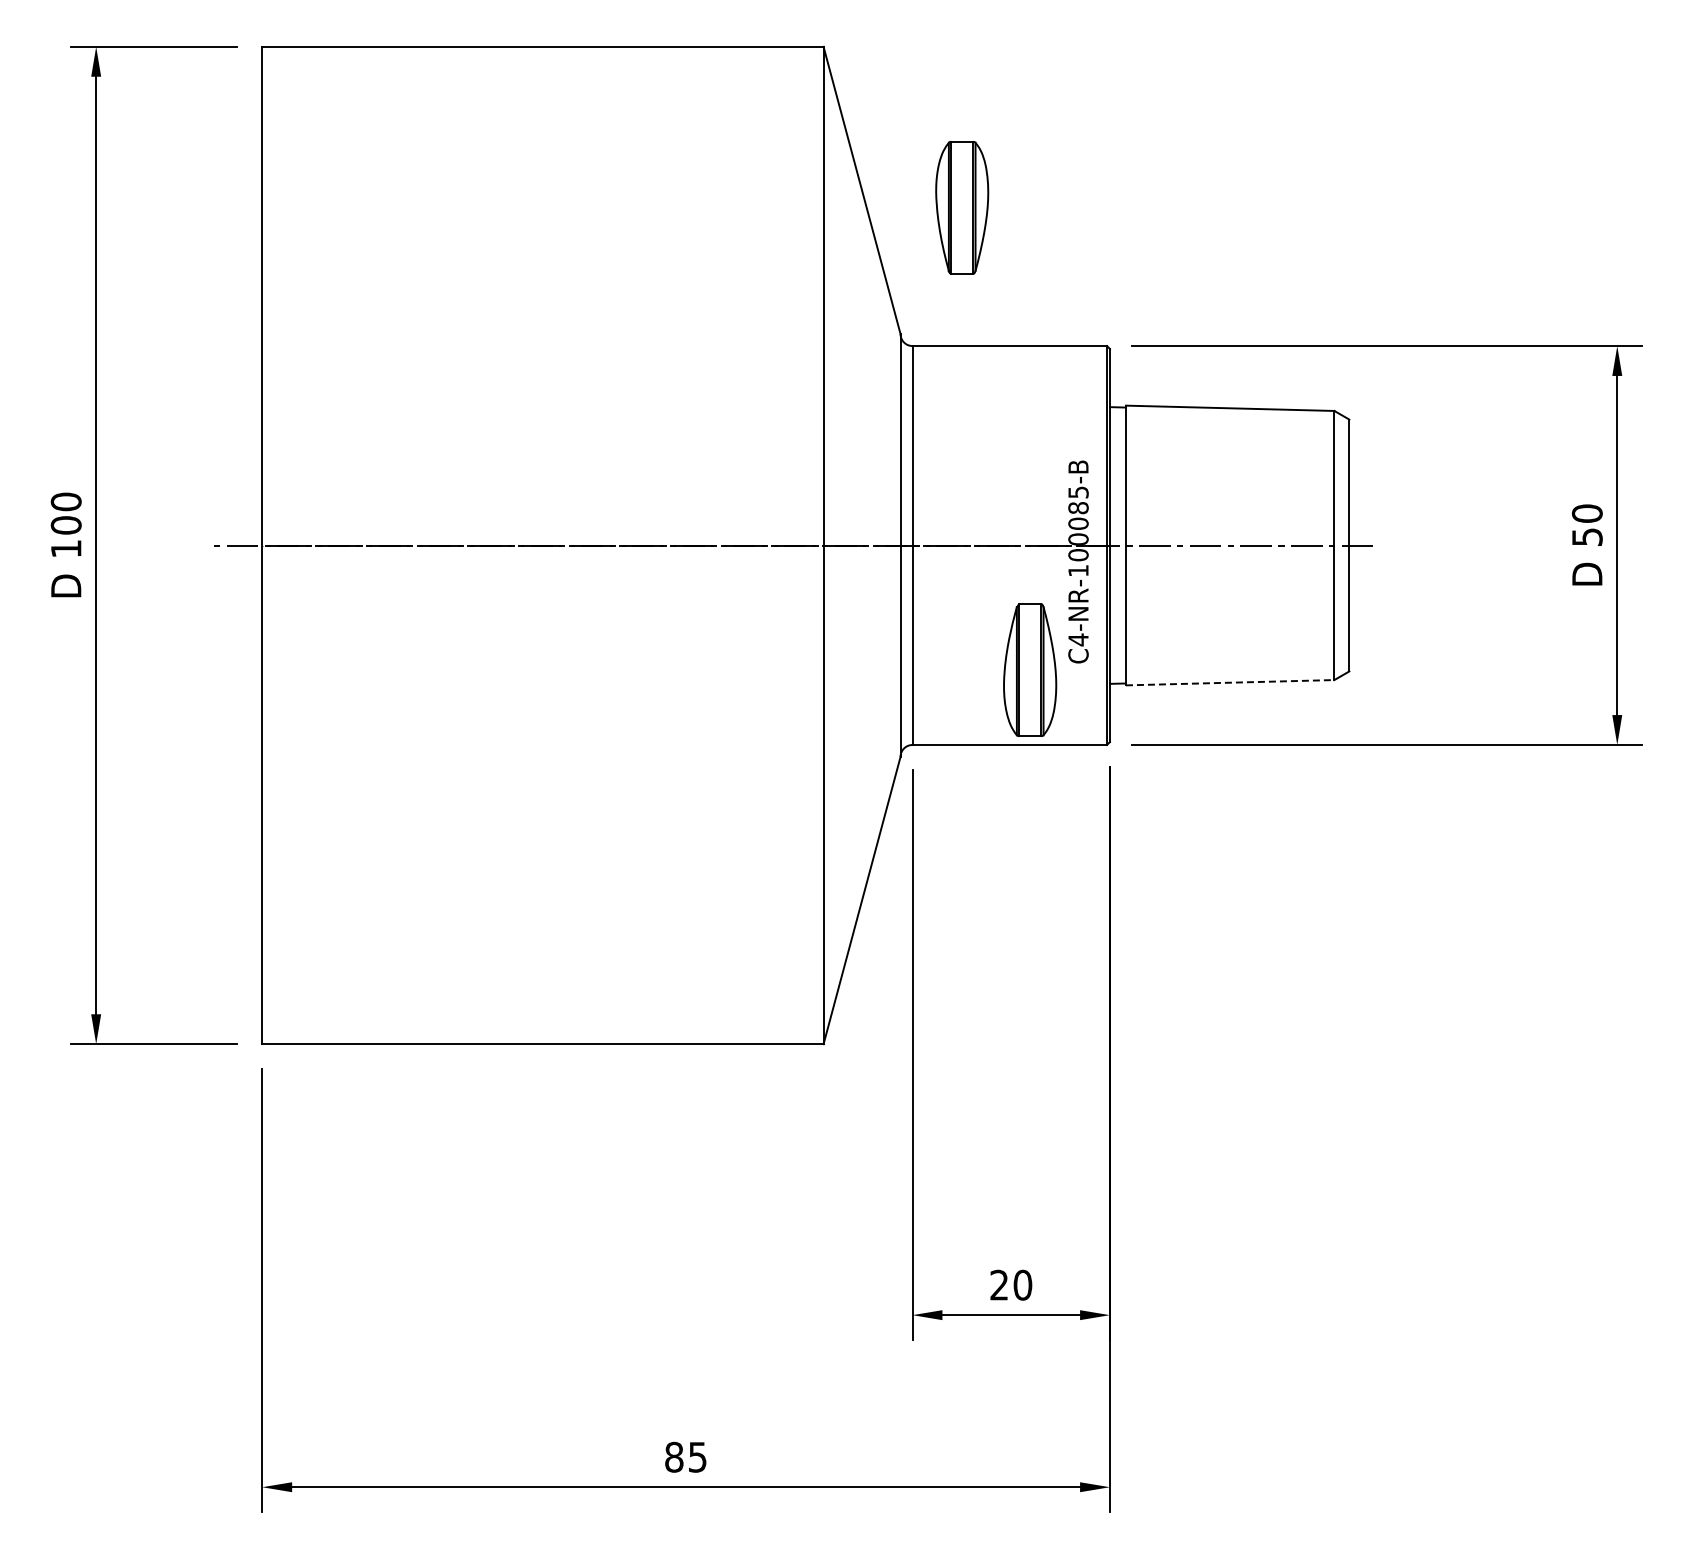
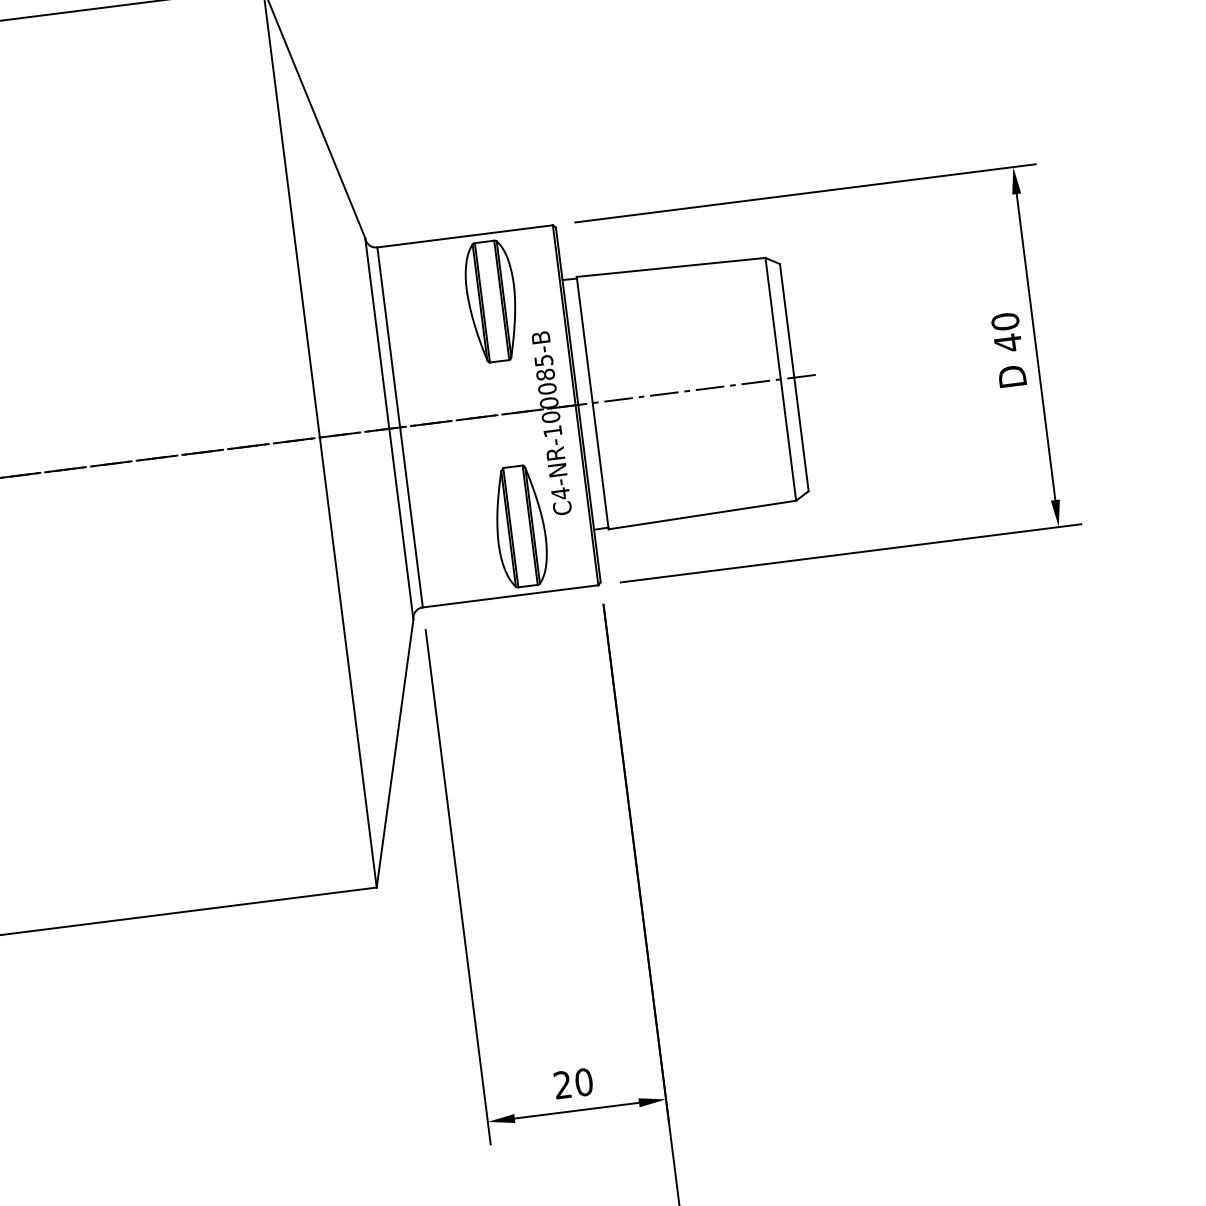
part: (962, 207) -> (492, 301), moved
text: (1587, 537) -> (1008, 343), 50 -> 40
line: (1230, 682) -> (702, 514), dashed -> solid

